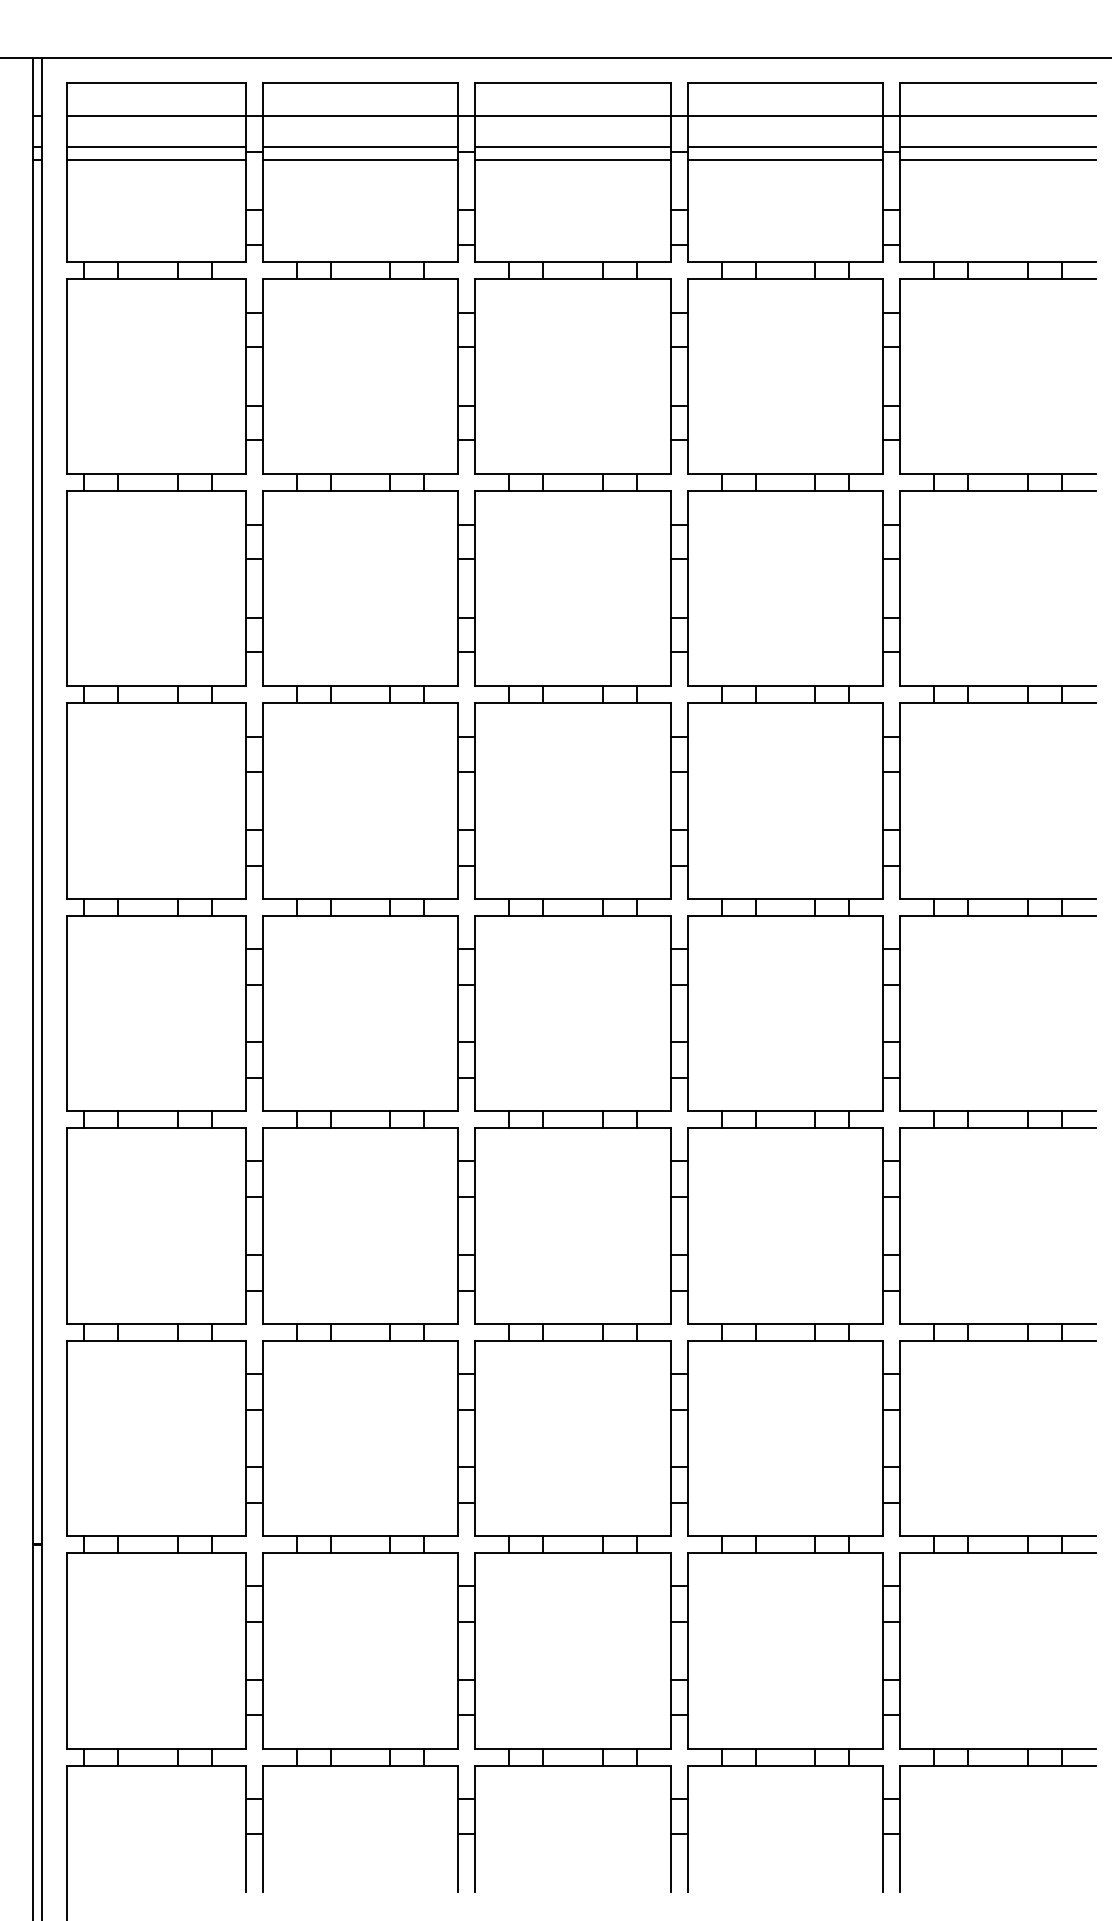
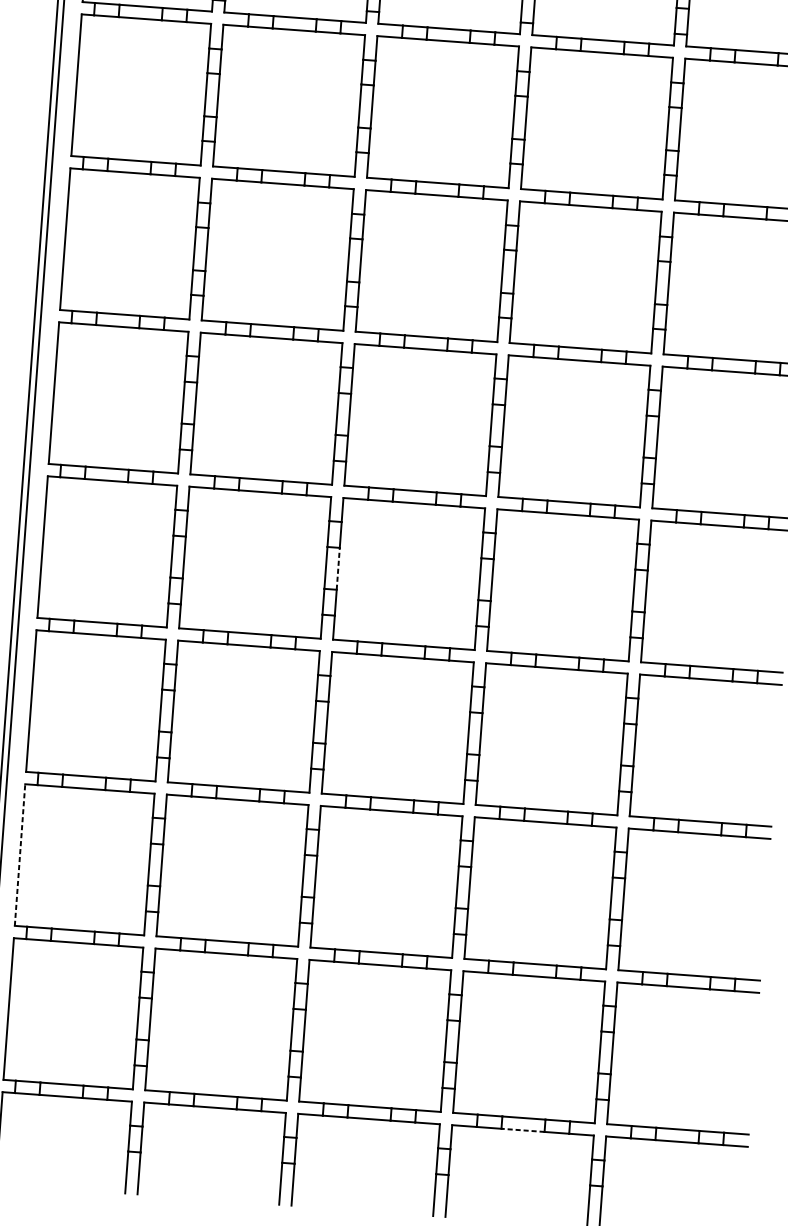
line: (475, 1013) -> (338, 568), solid -> dashed
line: (67, 1438) -> (20, 855), solid -> dashed
line: (785, 1765) -> (523, 1130), solid -> dashed

